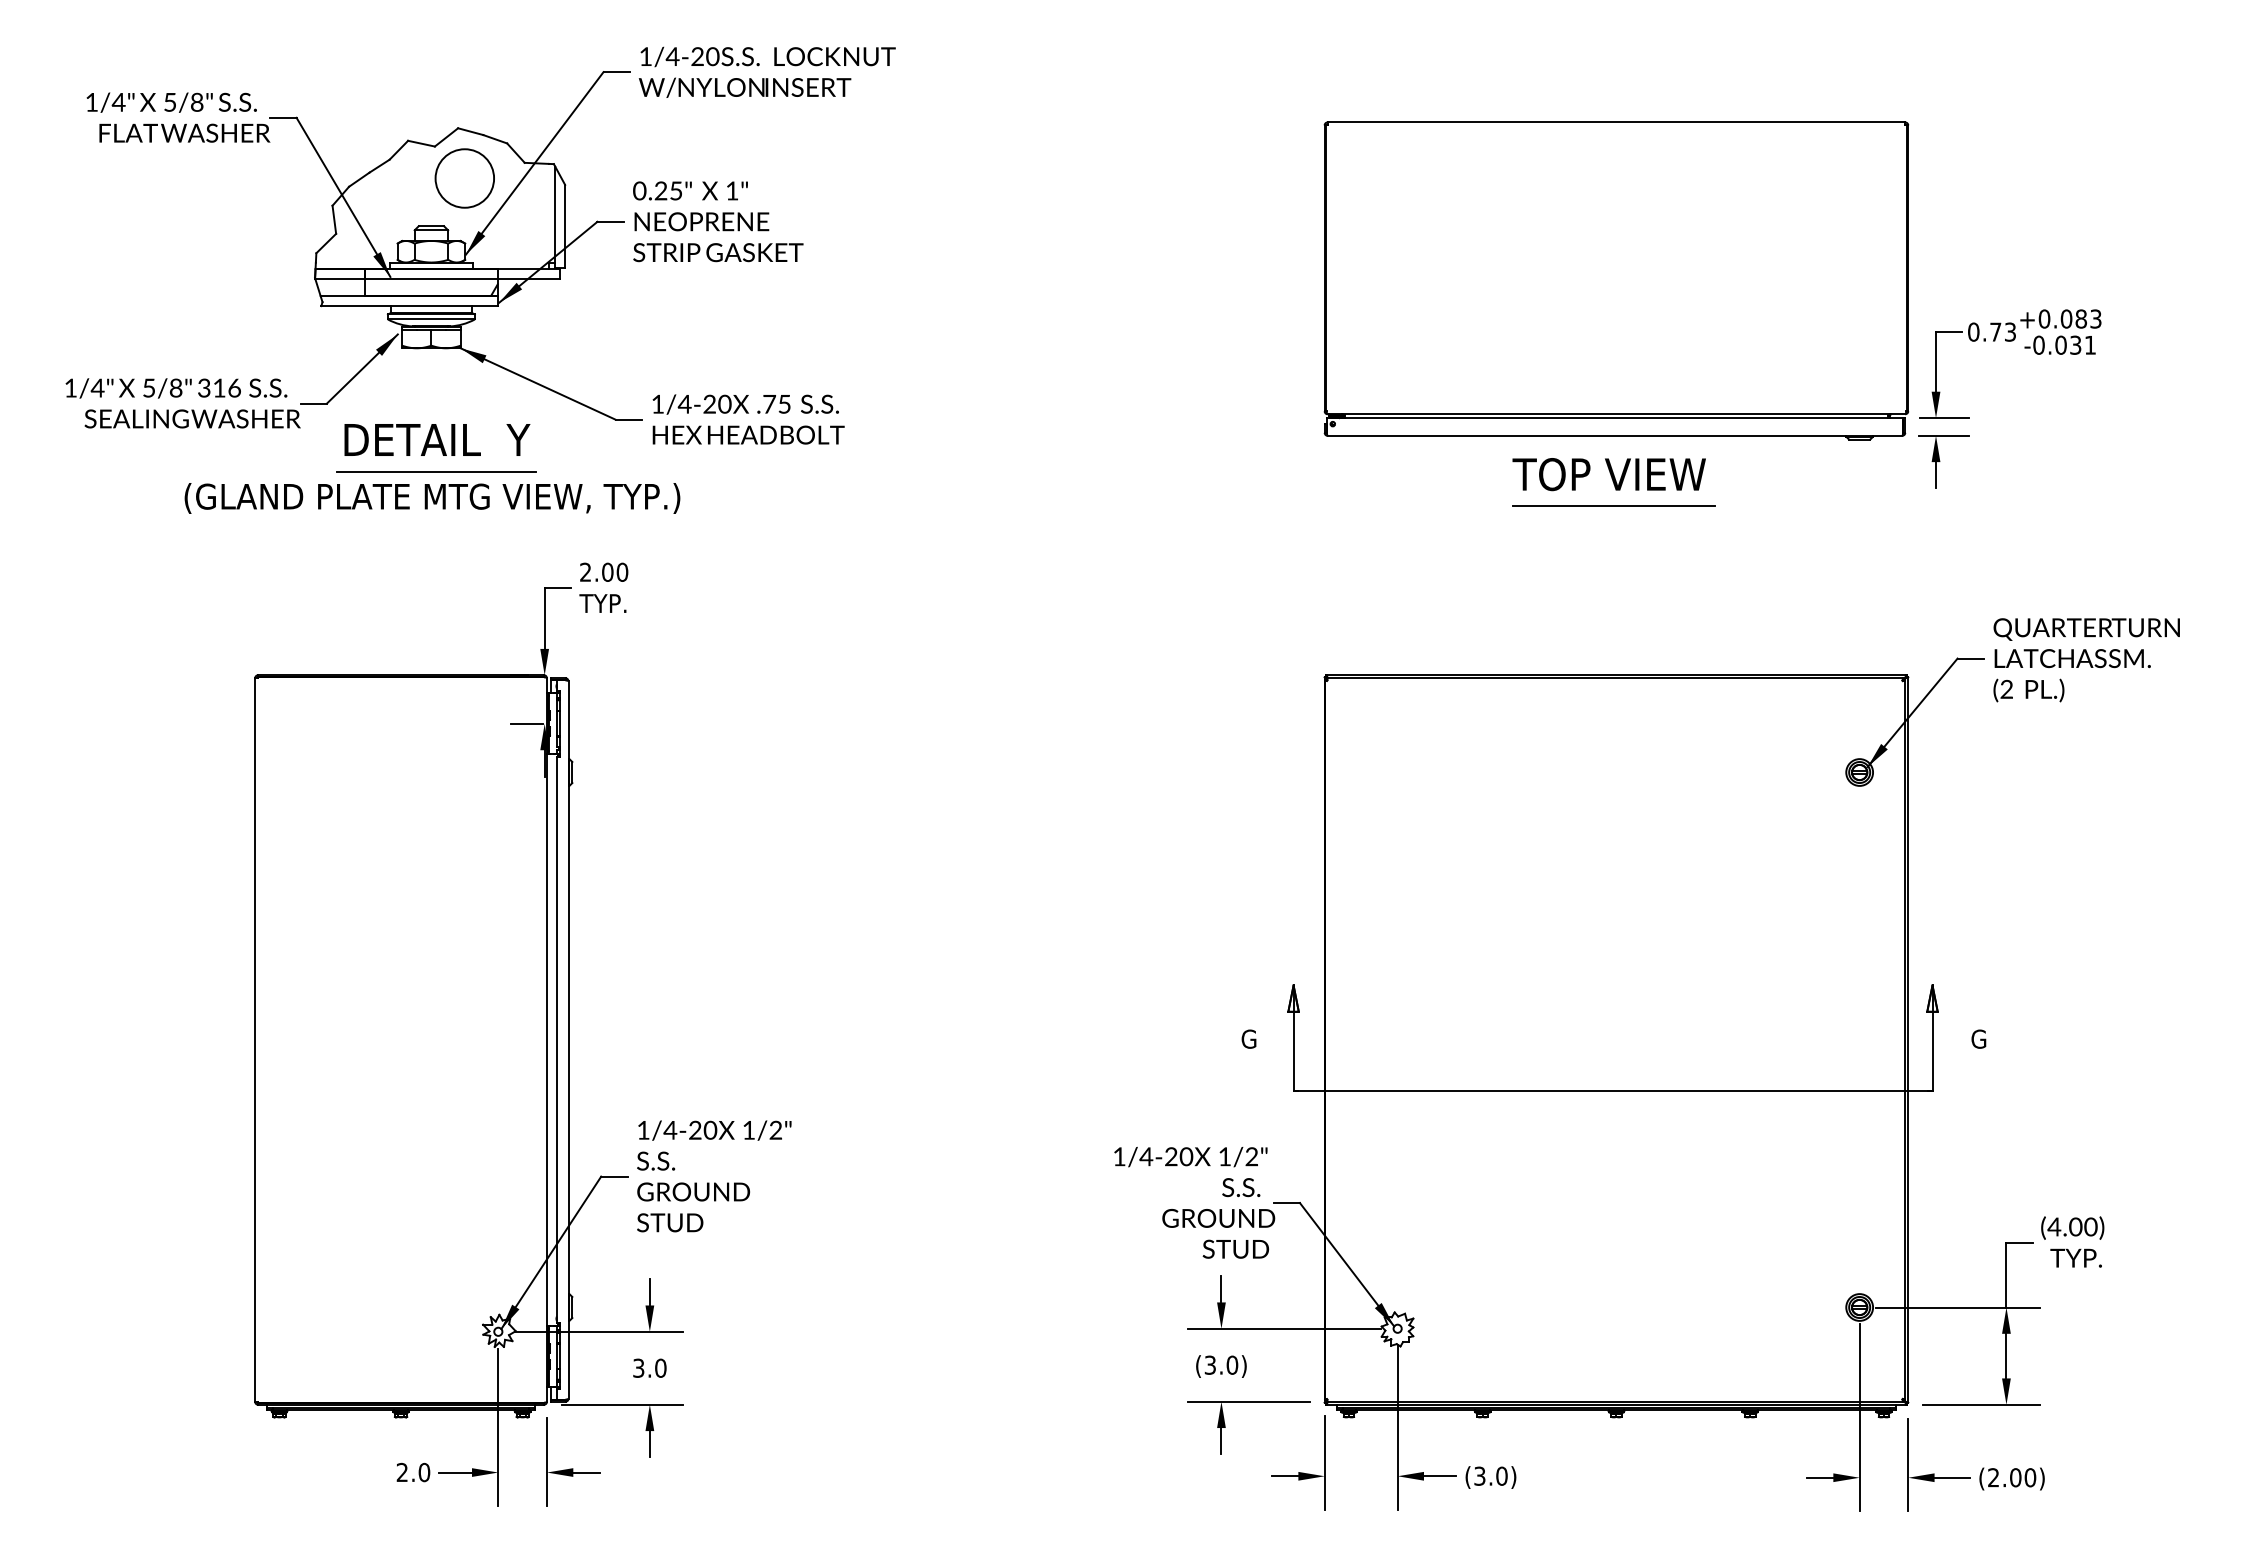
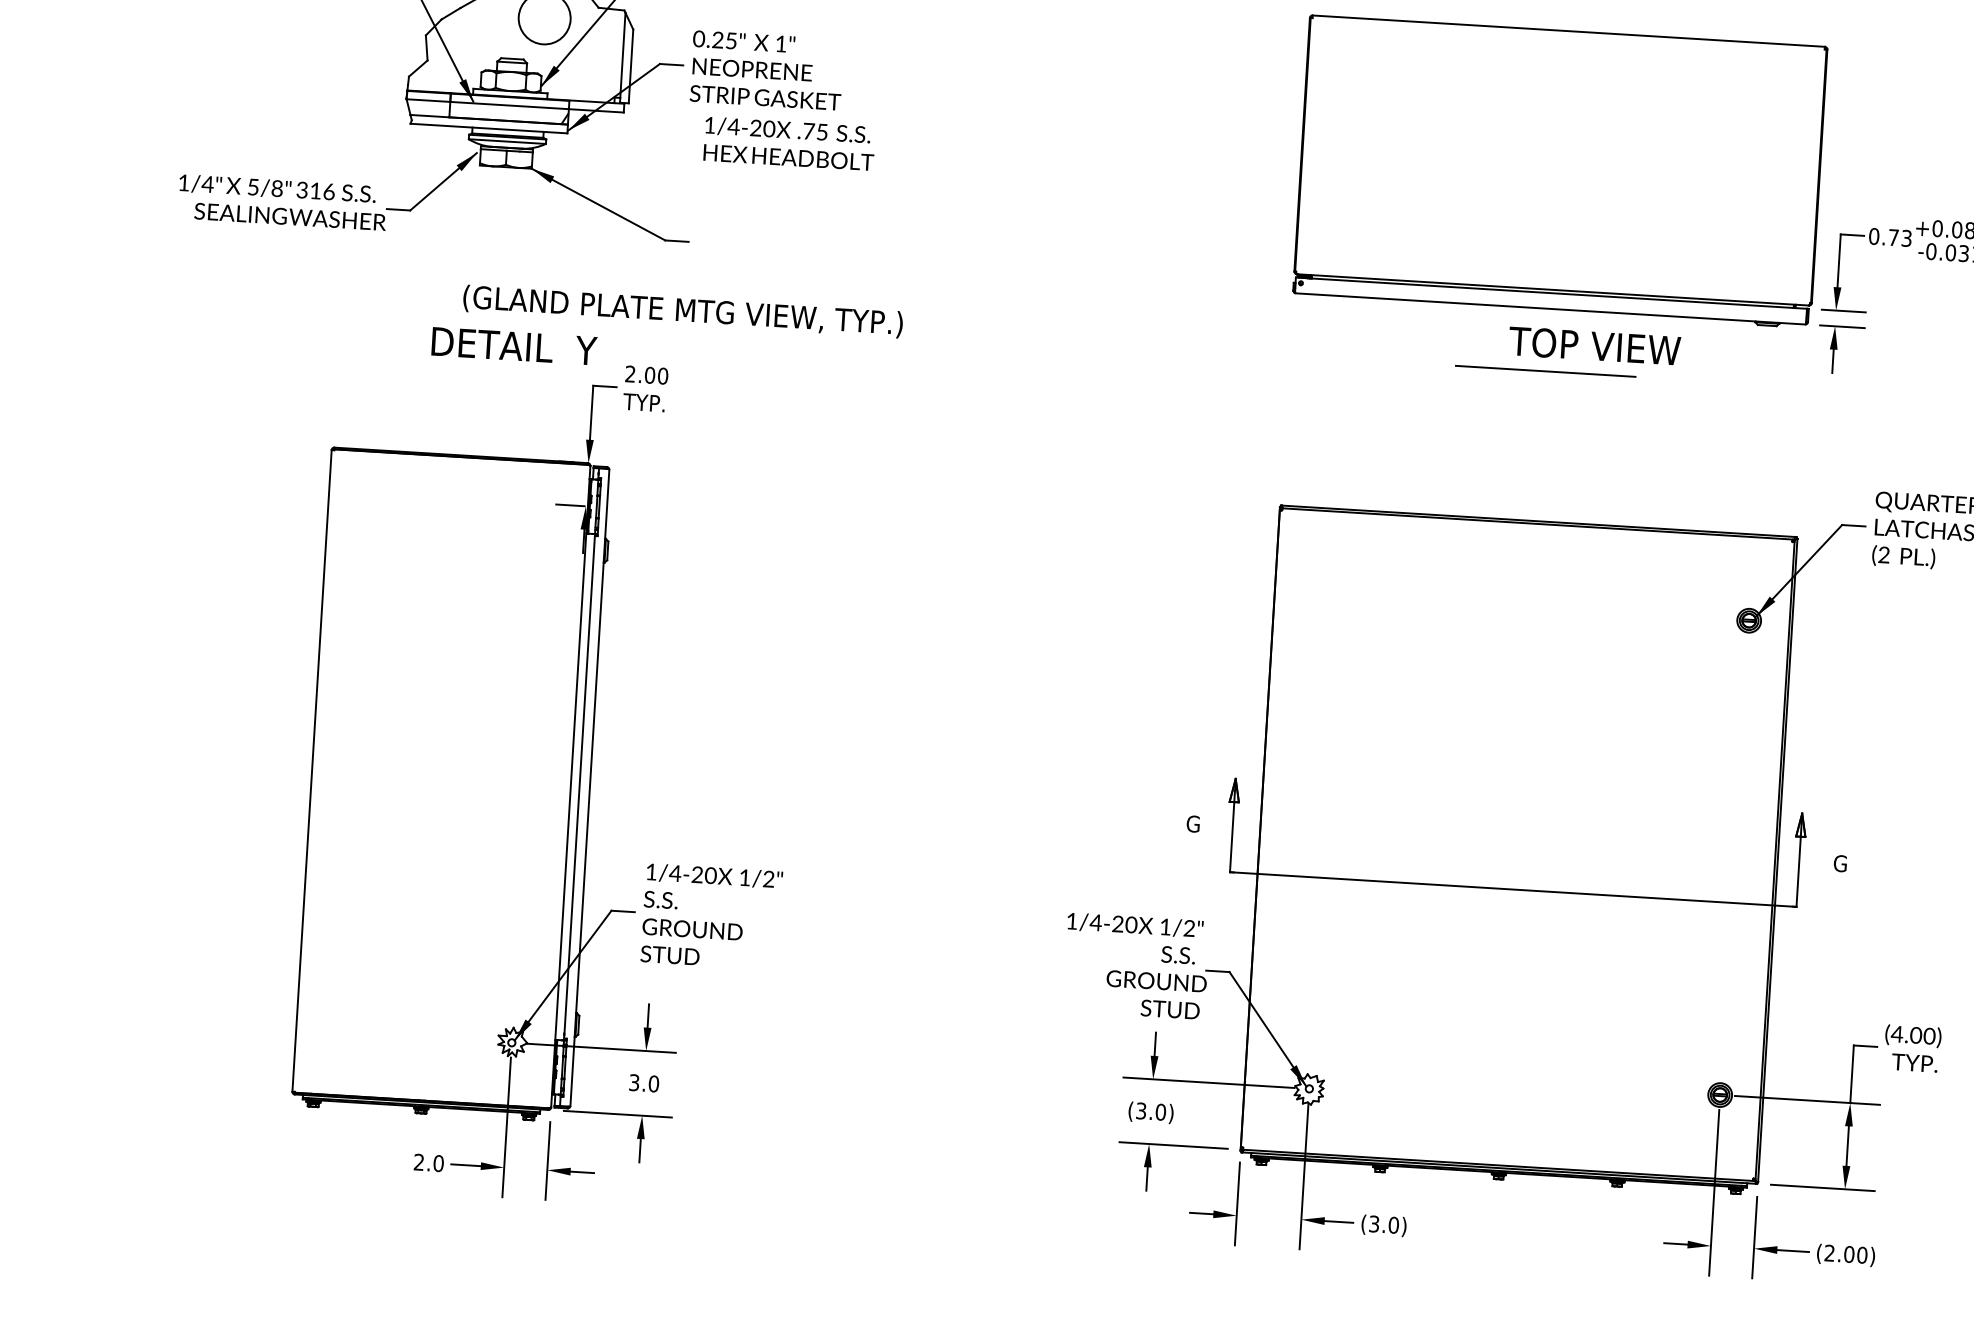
text: (748, 419) -> (789, 143), moved
text: (437, 439) -> (514, 345), moved
line: (436, 472) -> (503, 277), removed
text: (1608, 474) -> (1594, 346), moved
text: (432, 498) -> (683, 311), moved

